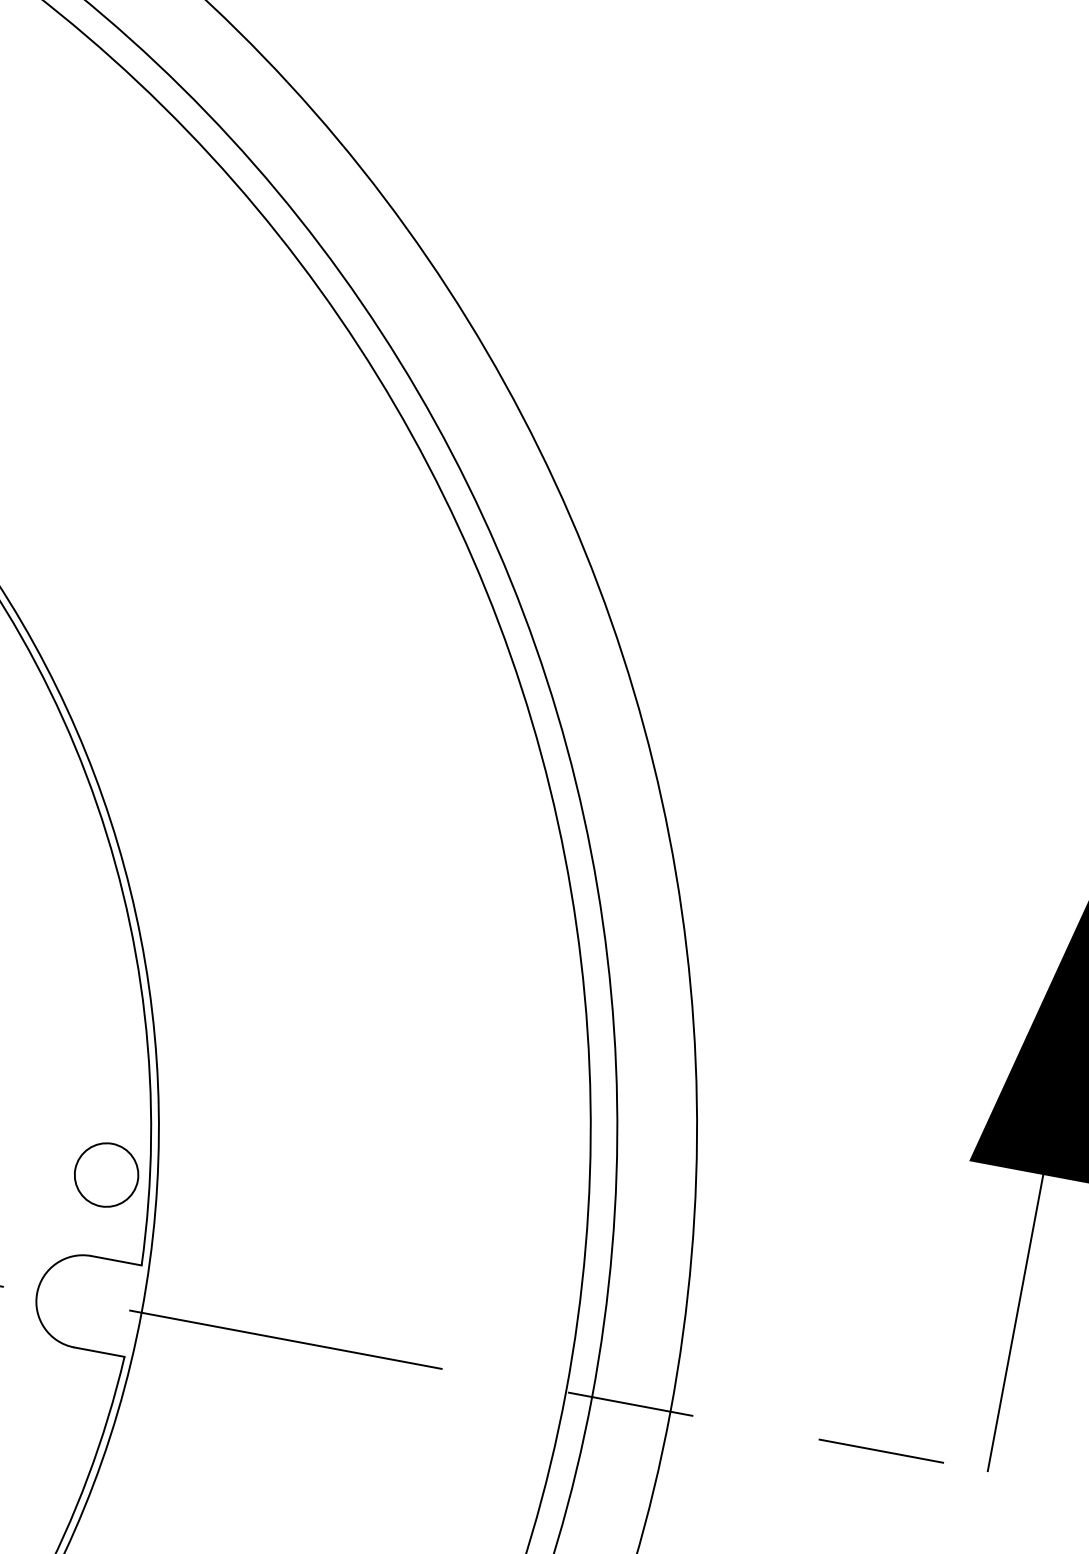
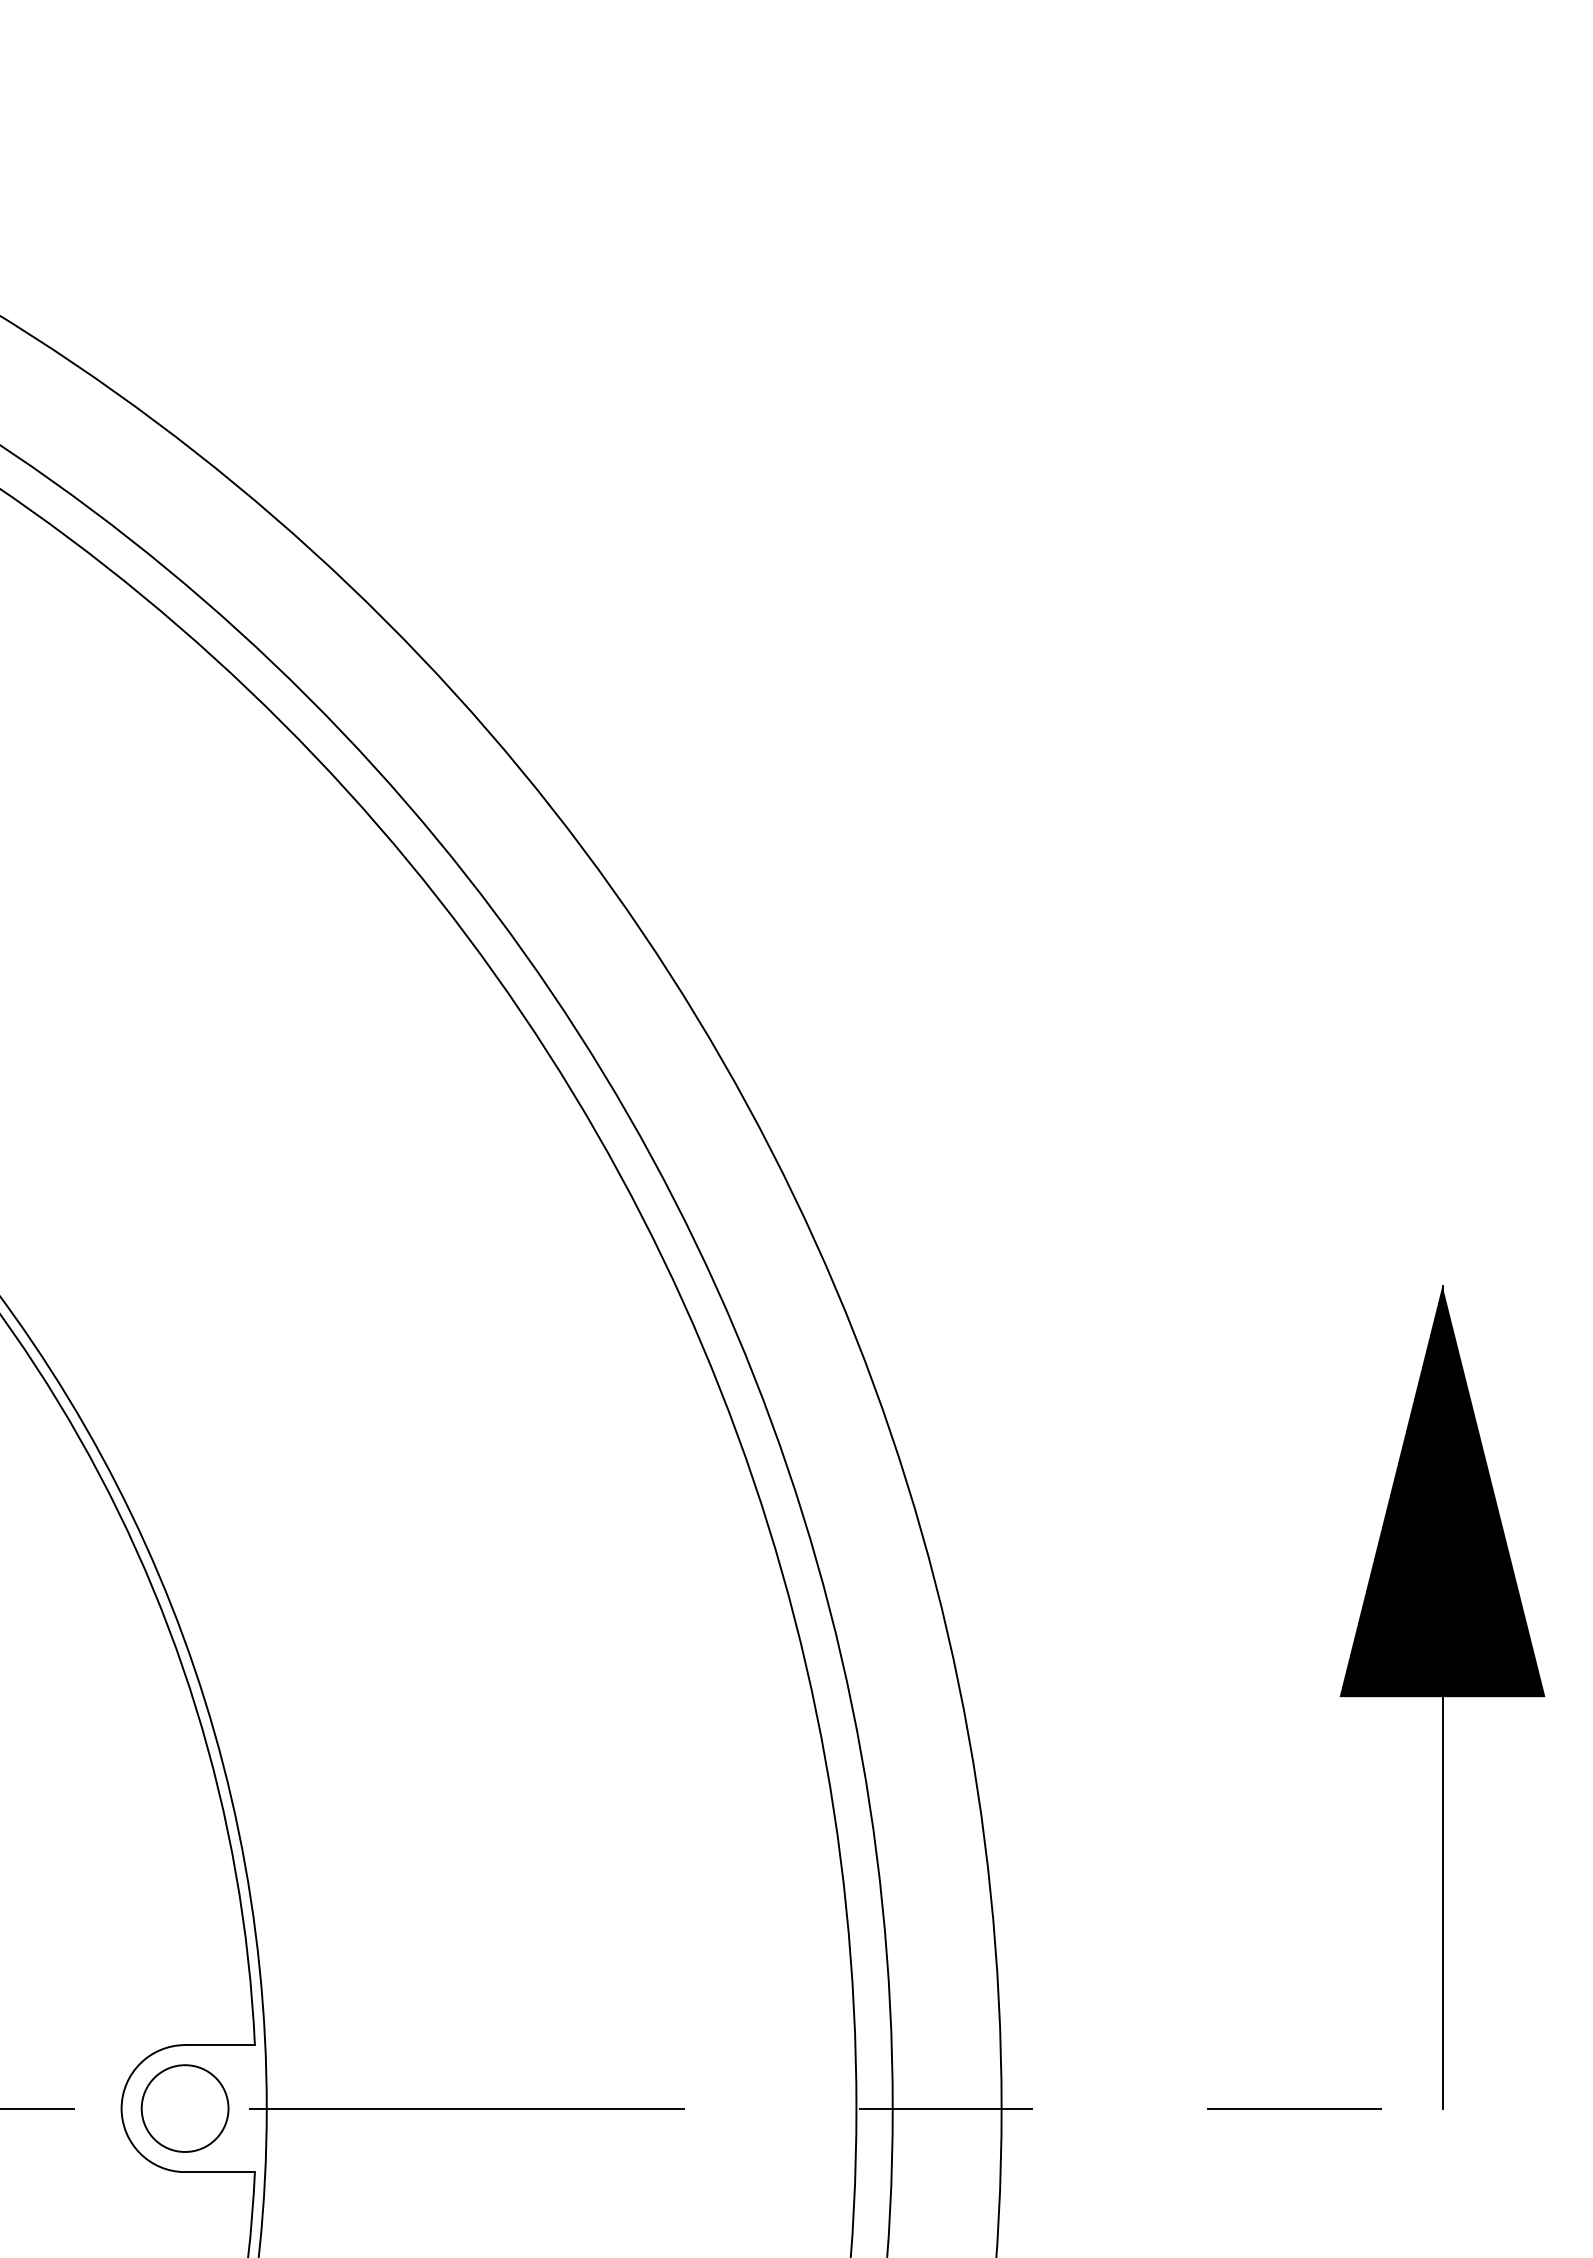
circle: (106, 1174) -> (184, 2108), moved

